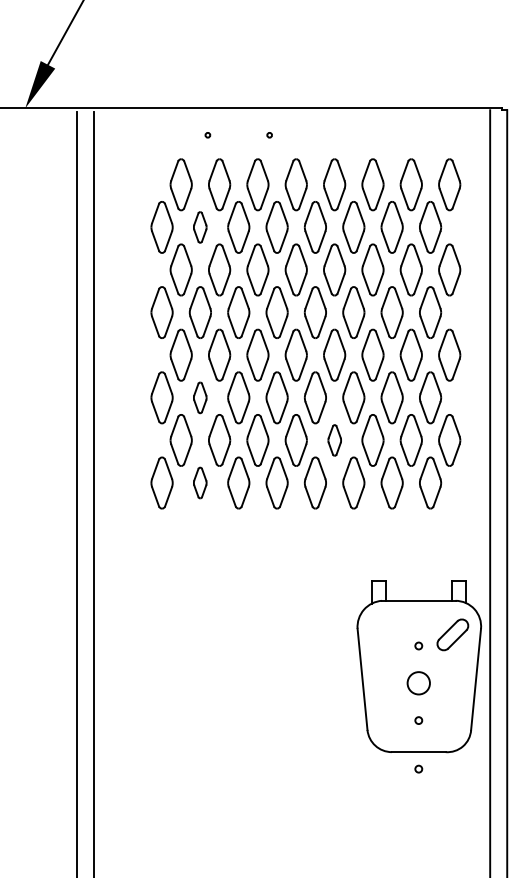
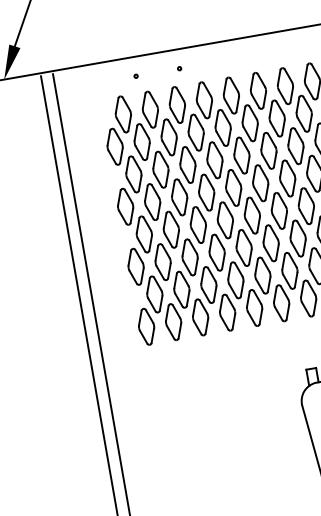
part: (199, 227) -> (141, 142), size x1.67
part: (199, 397) -> (162, 262), size x1.67
part: (334, 440) -> (262, 275), size x1.67
part: (199, 482) -> (172, 321), size x1.67

